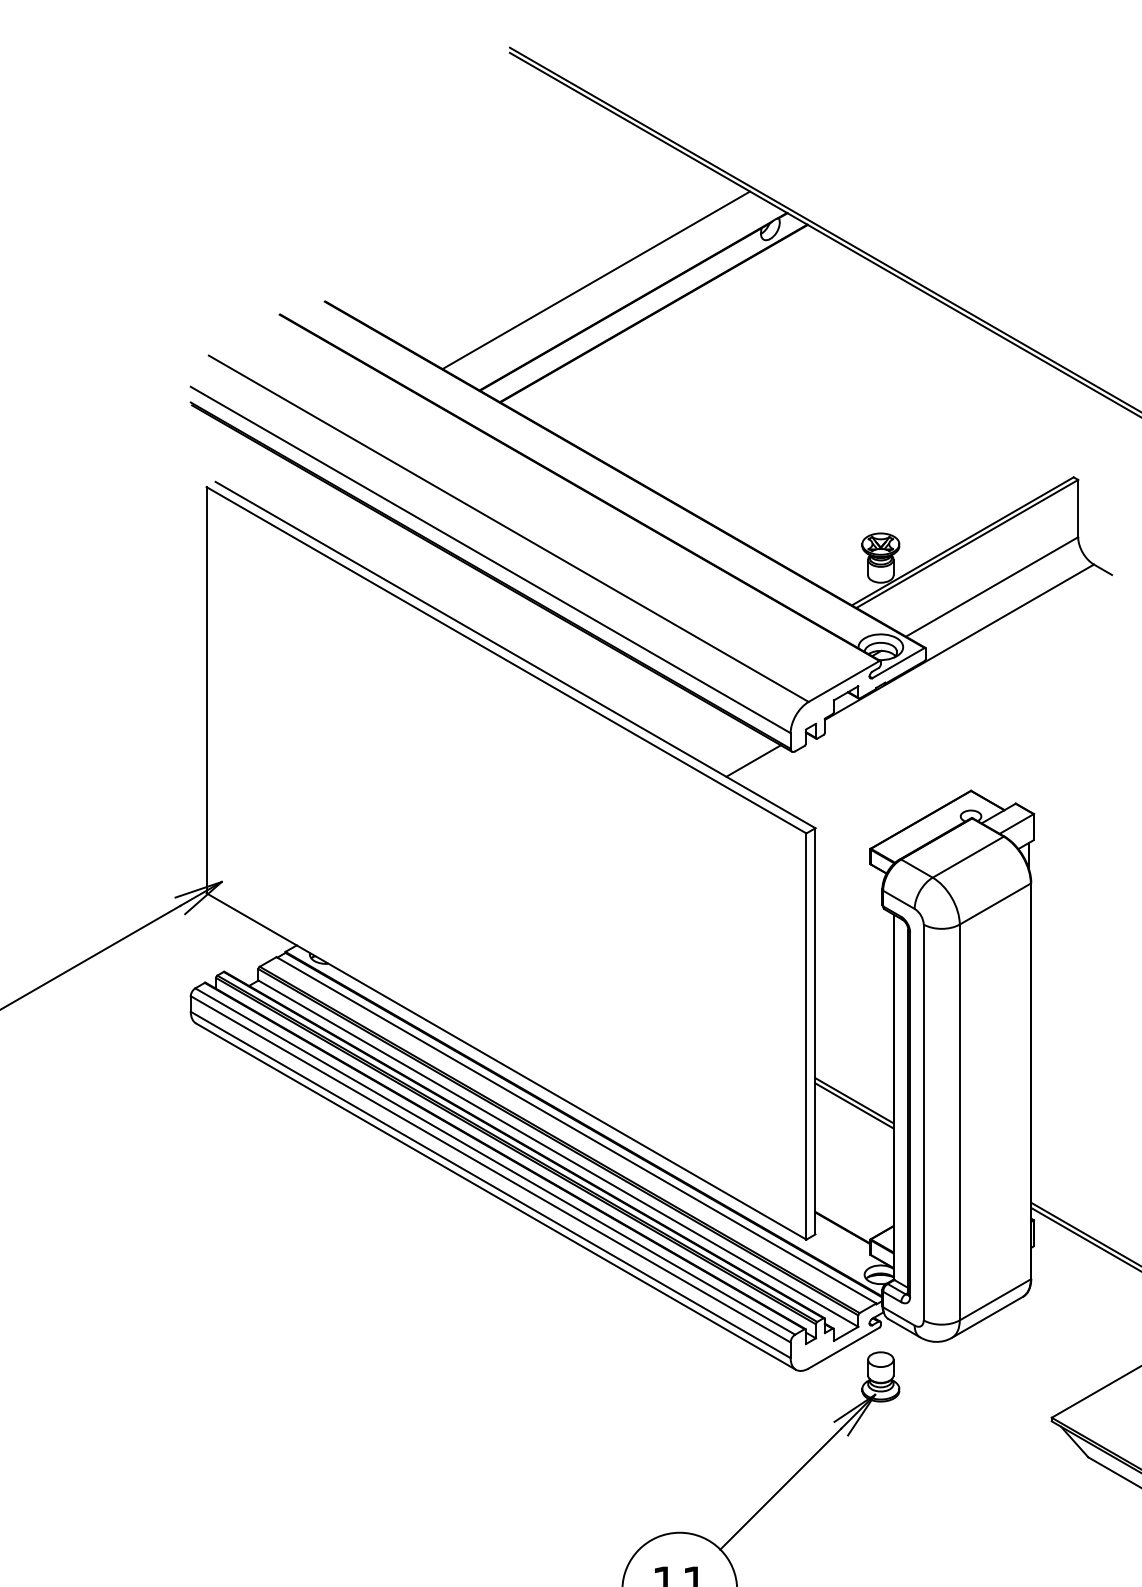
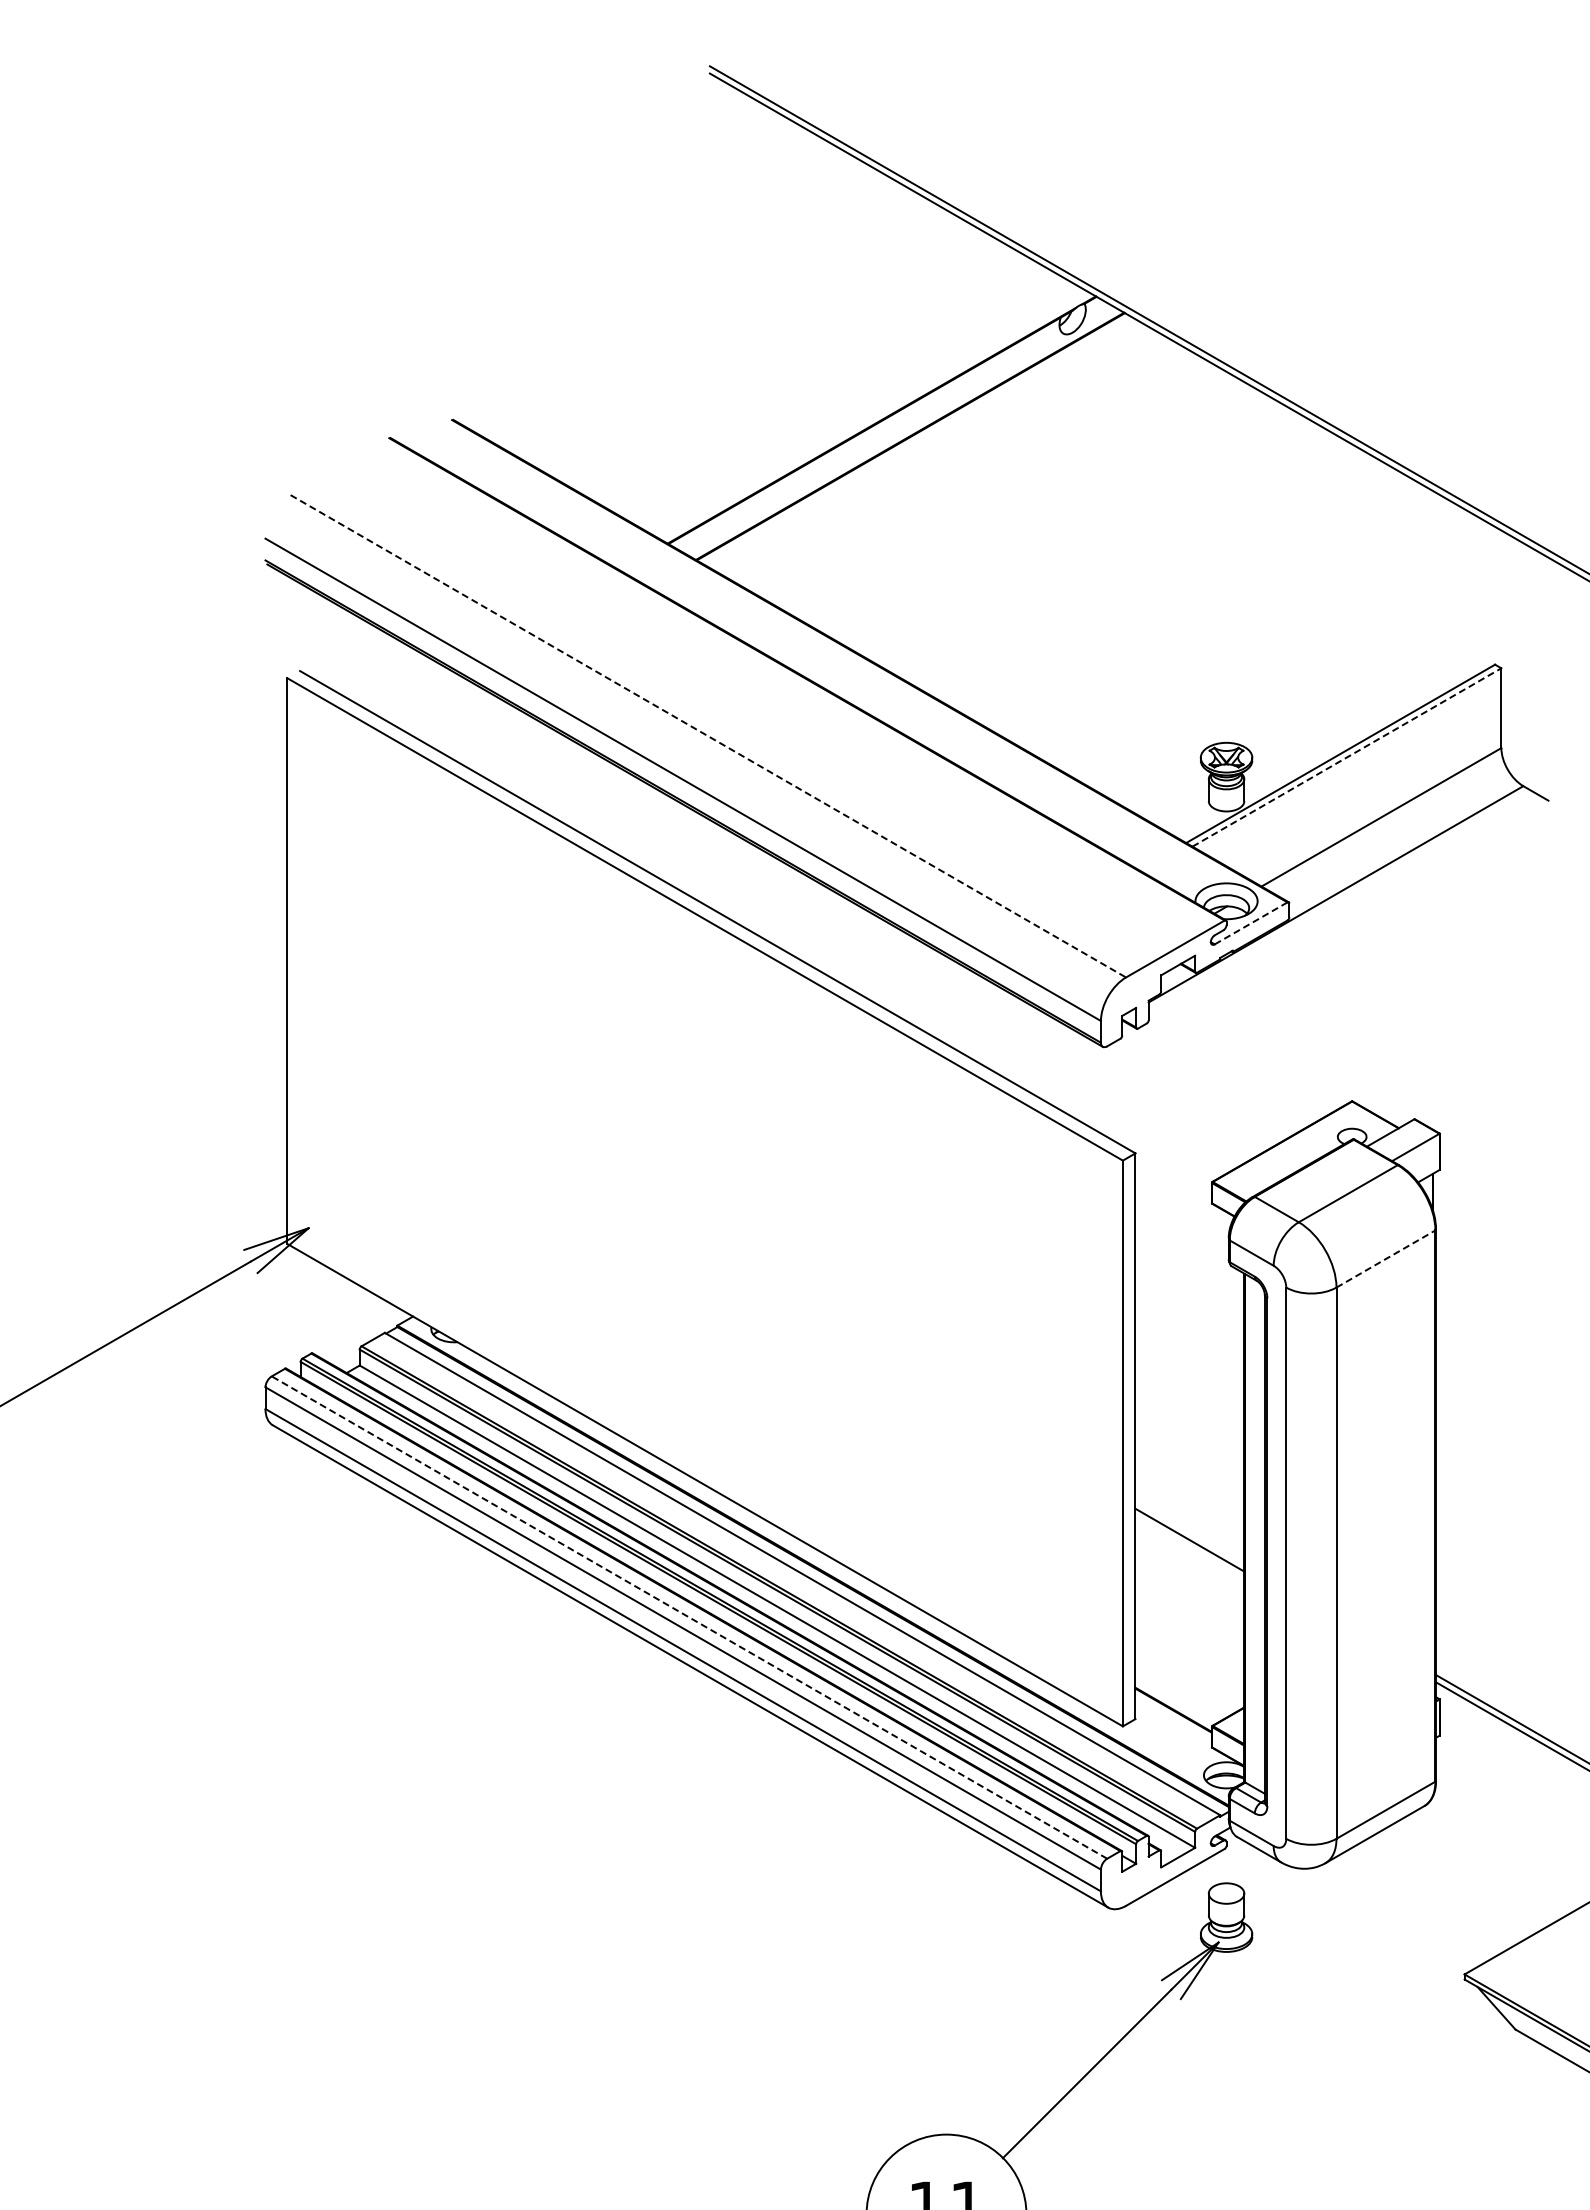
line: (596, 279) -> (830, 389), removed
line: (508, 528) -> (708, 736), solid -> dashed
line: (967, 543) -> (1347, 757), solid -> dashed
line: (898, 663) -> (1251, 923), solid -> dashed
line: (753, 760) -> (1049, 1059), removed
line: (995, 903) -> (1386, 1258), solid -> dashed
line: (854, 1100) -> (1189, 1532), removed
line: (495, 1161) -> (689, 1617), solid -> dashed

